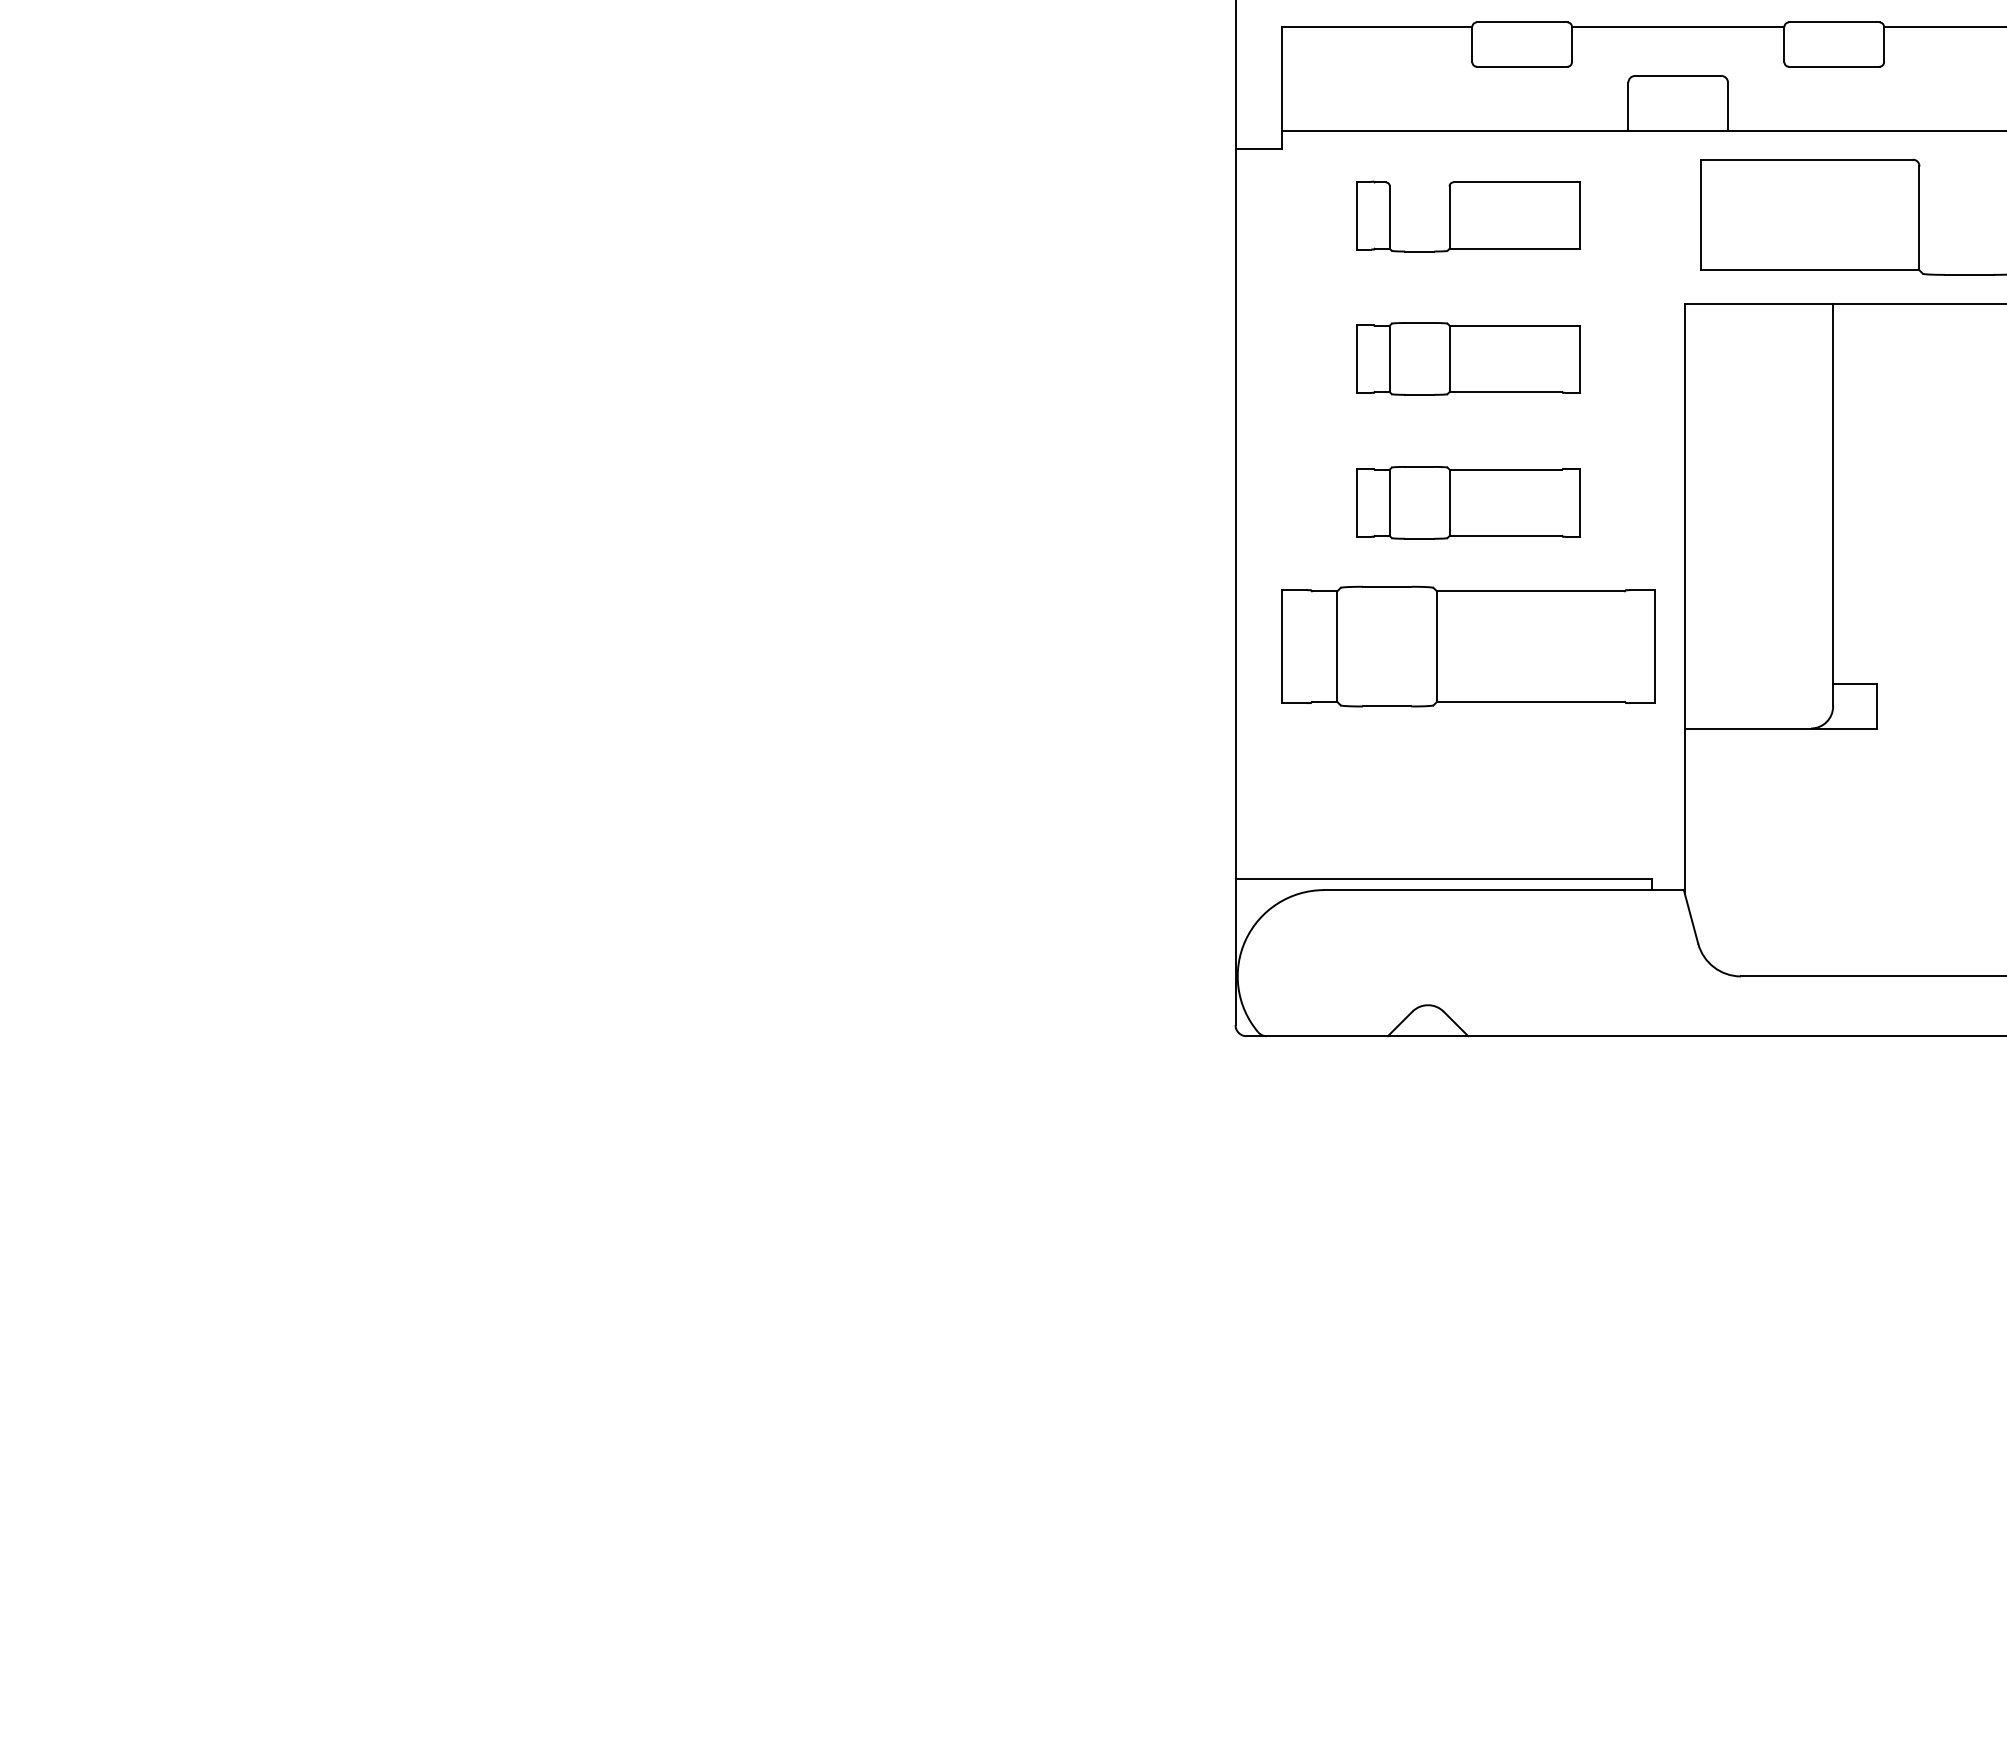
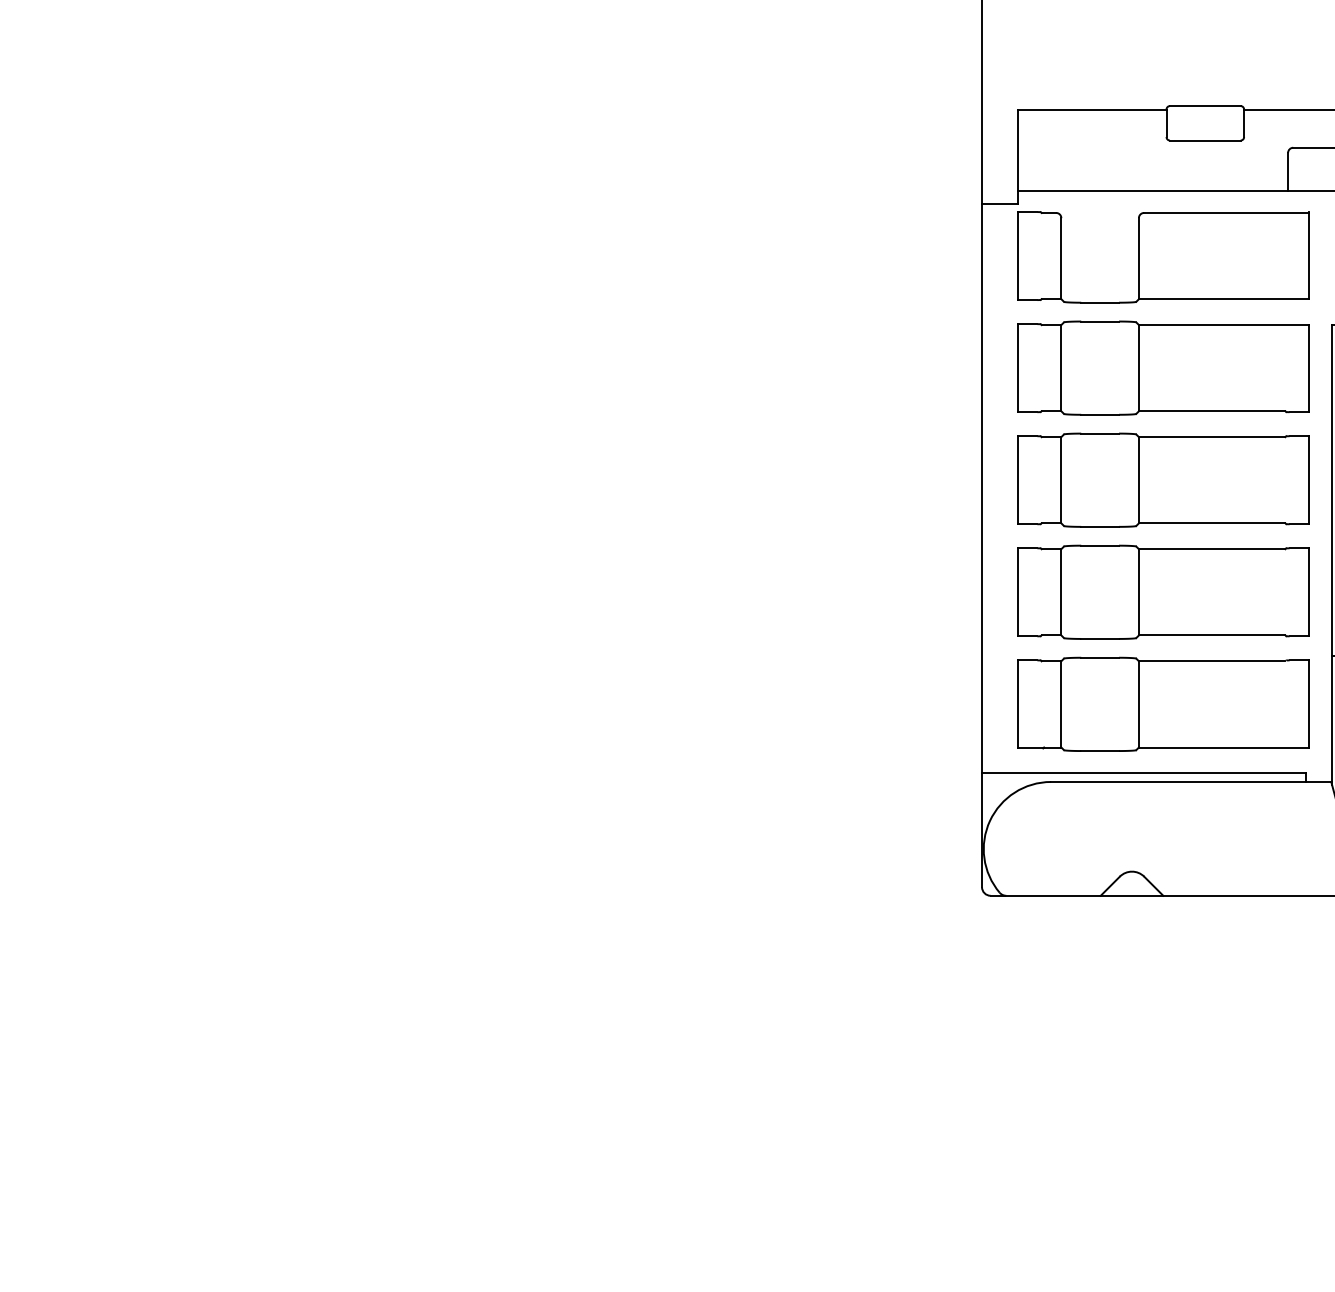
part: (1468, 216) -> (1163, 257), size x1.67
part: (1468, 358) -> (1163, 367), size x1.67
part: (1468, 502) -> (1163, 480), size x1.67
part: (1468, 790) -> (1163, 704), added

